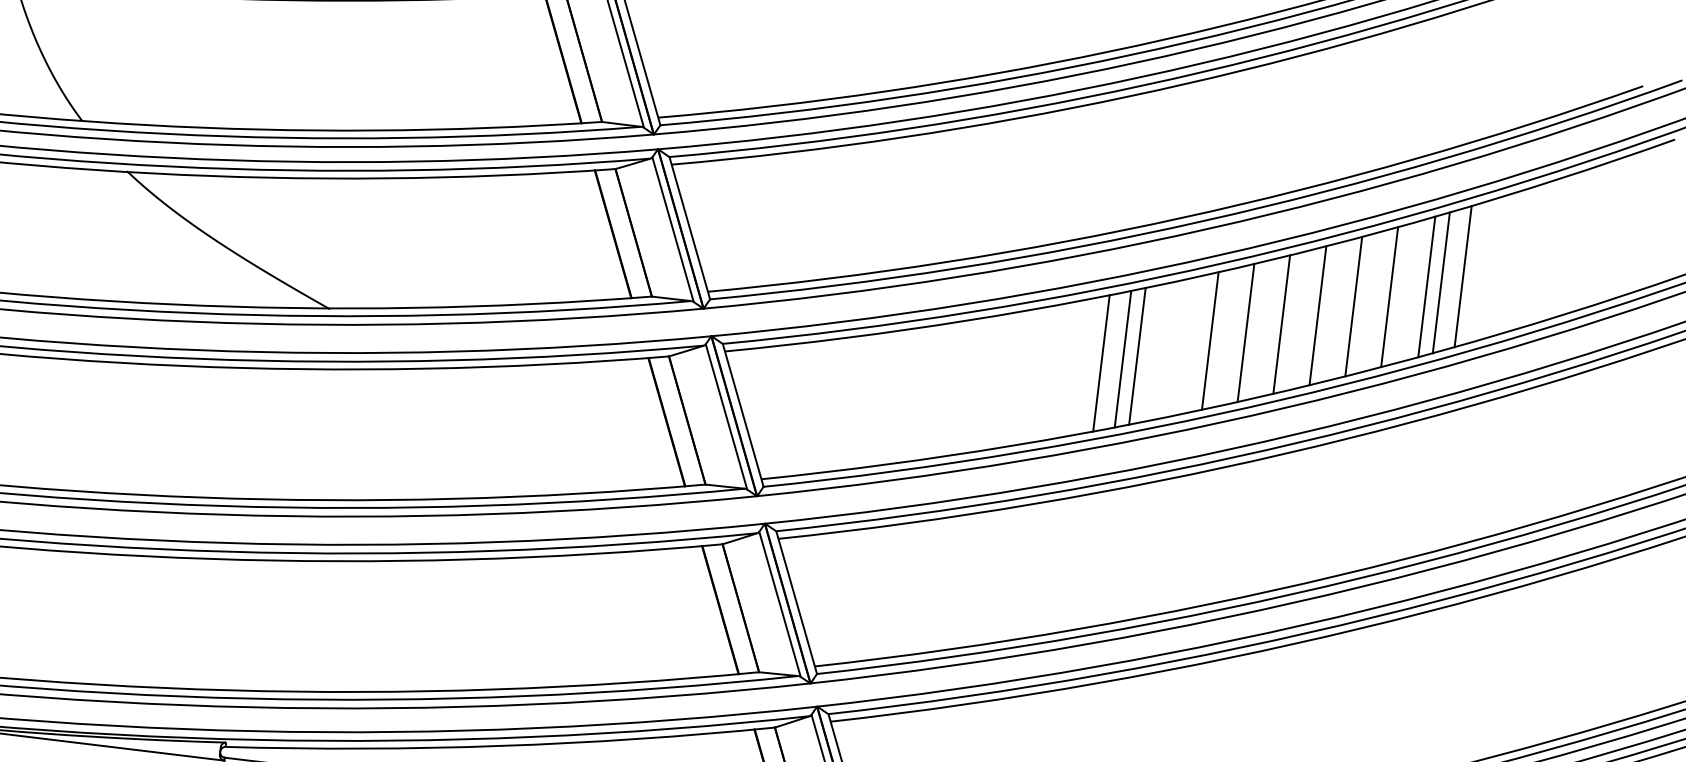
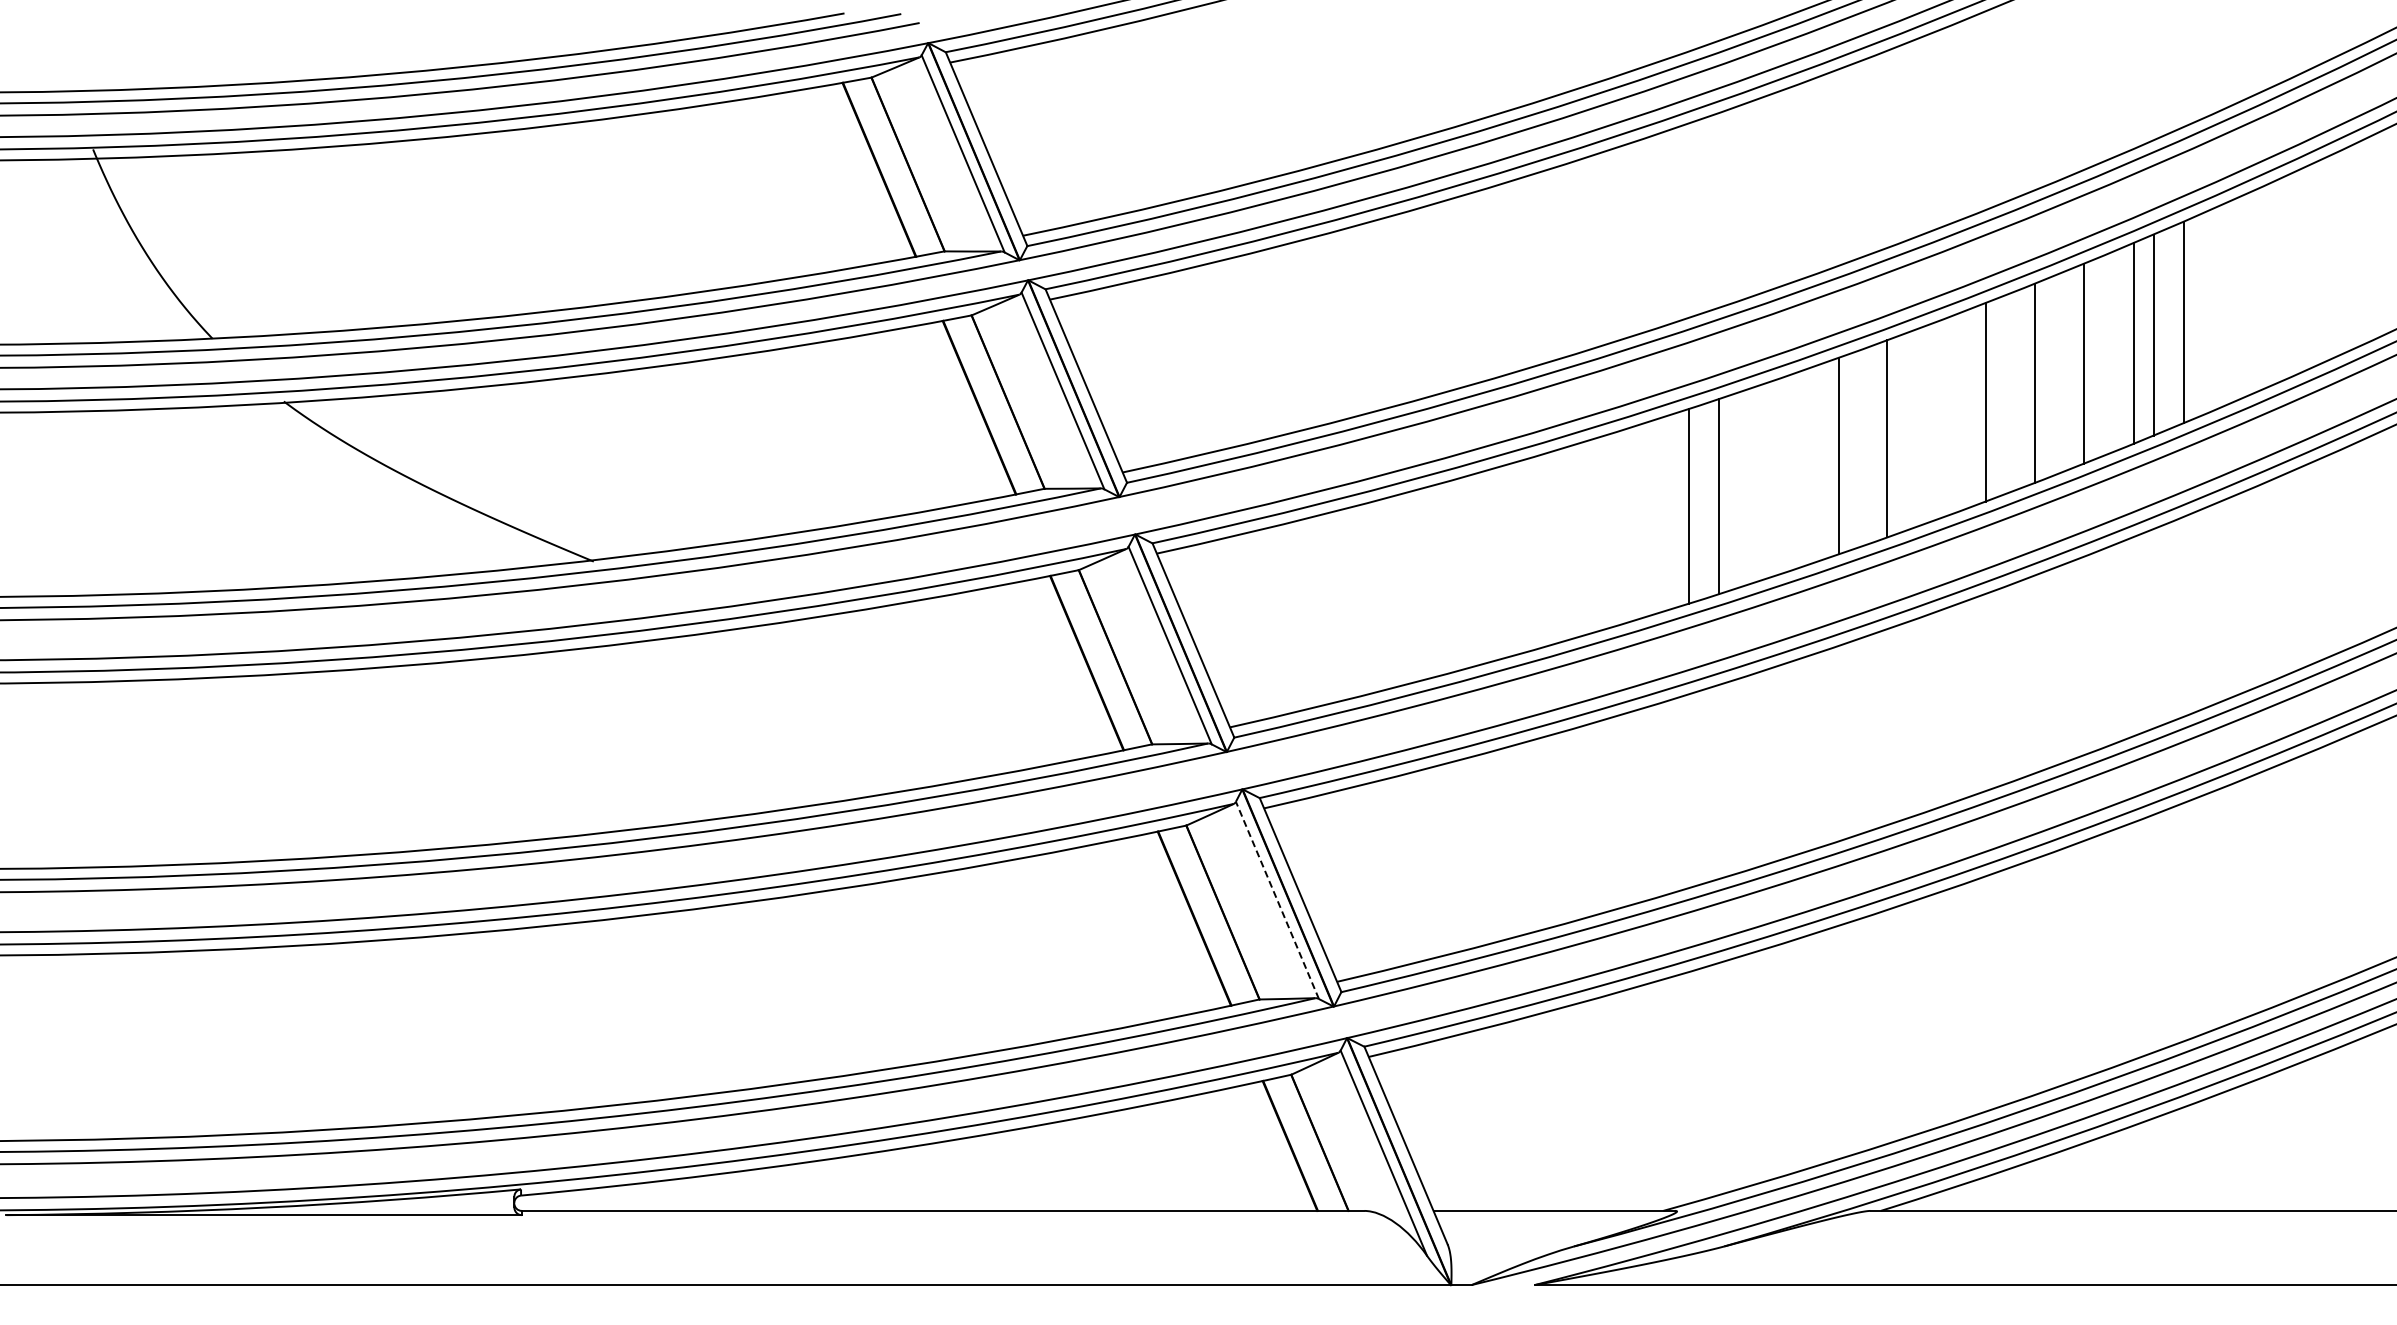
line: (1281, 324) -> (1936, 420), removed
line: (1137, 355) -> (1738, 489), removed
line: (780, 603) -> (1277, 899), solid -> dashed

